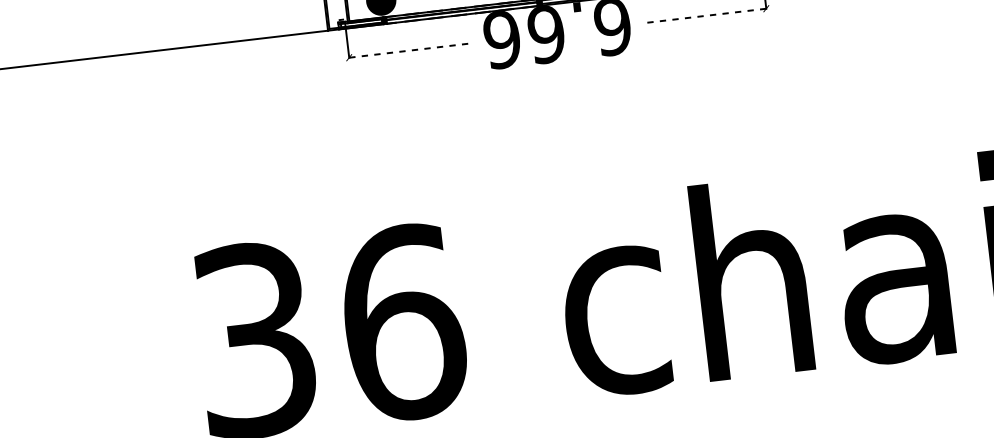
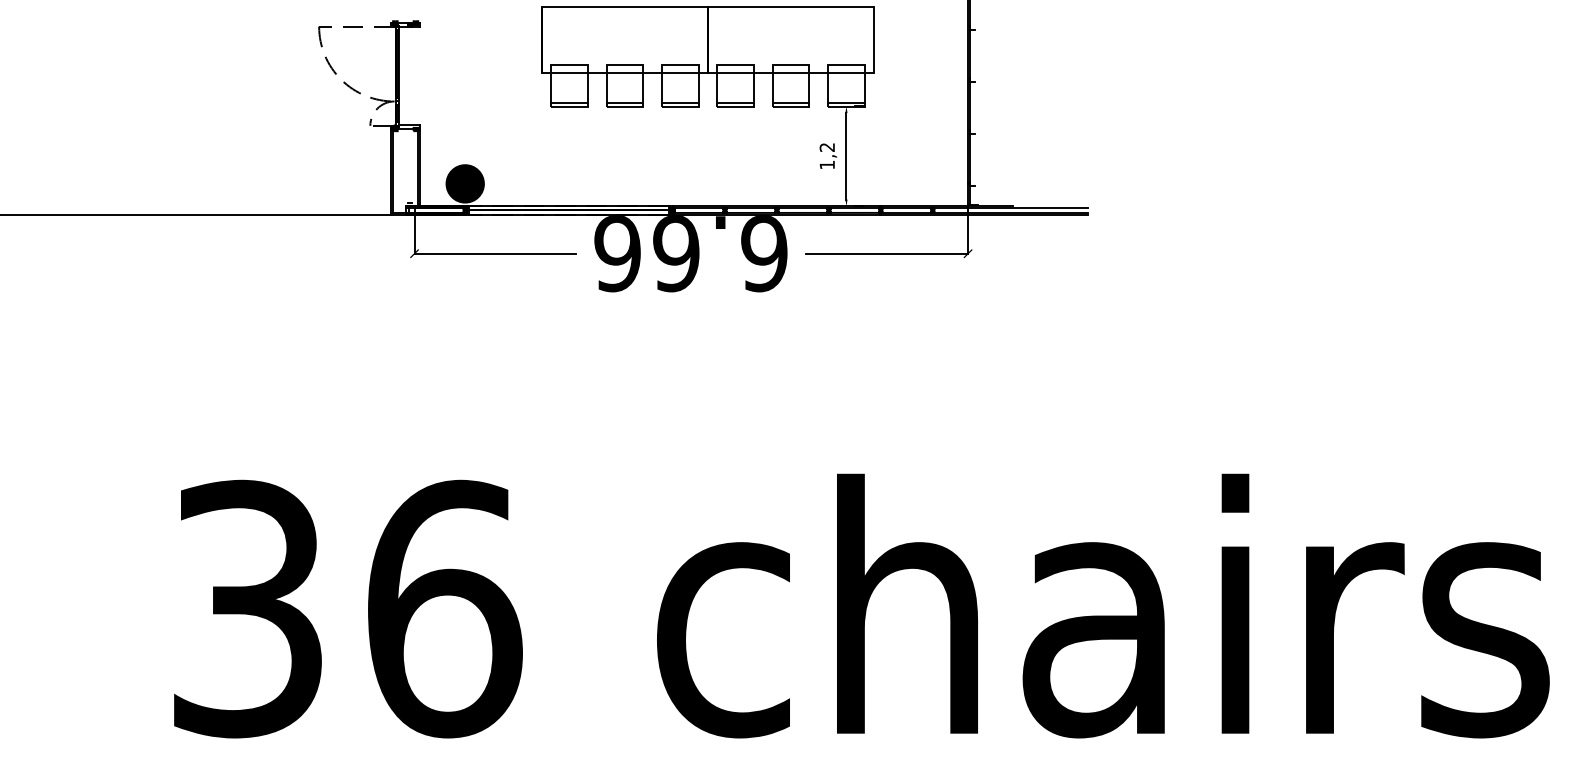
line: (705, 15) -> (887, 253), dashed -> solid
line: (410, 50) -> (495, 253), dashed -> solid

